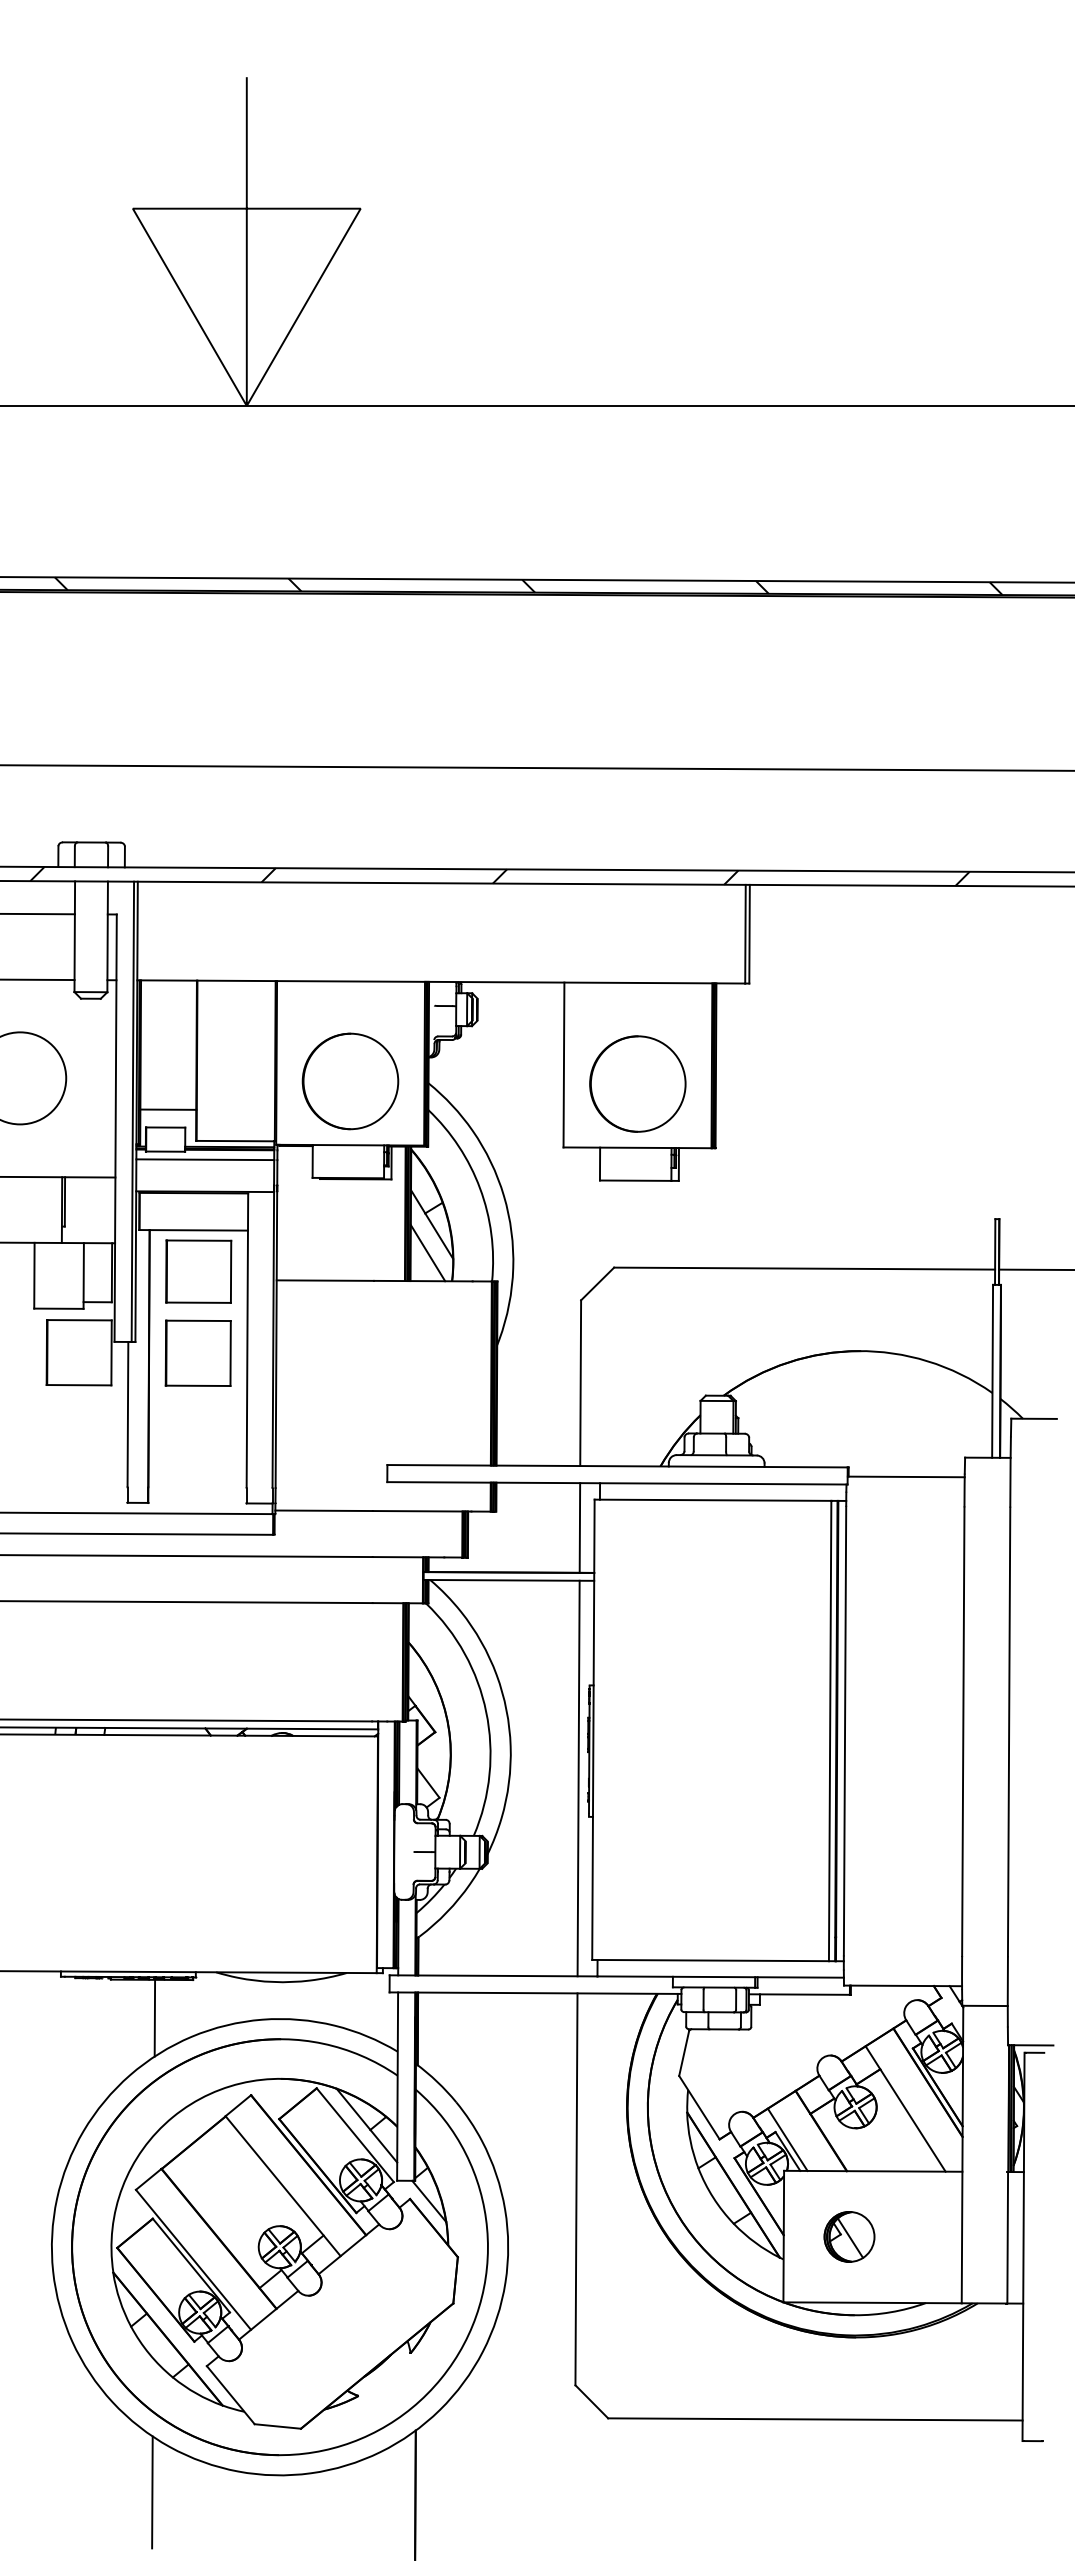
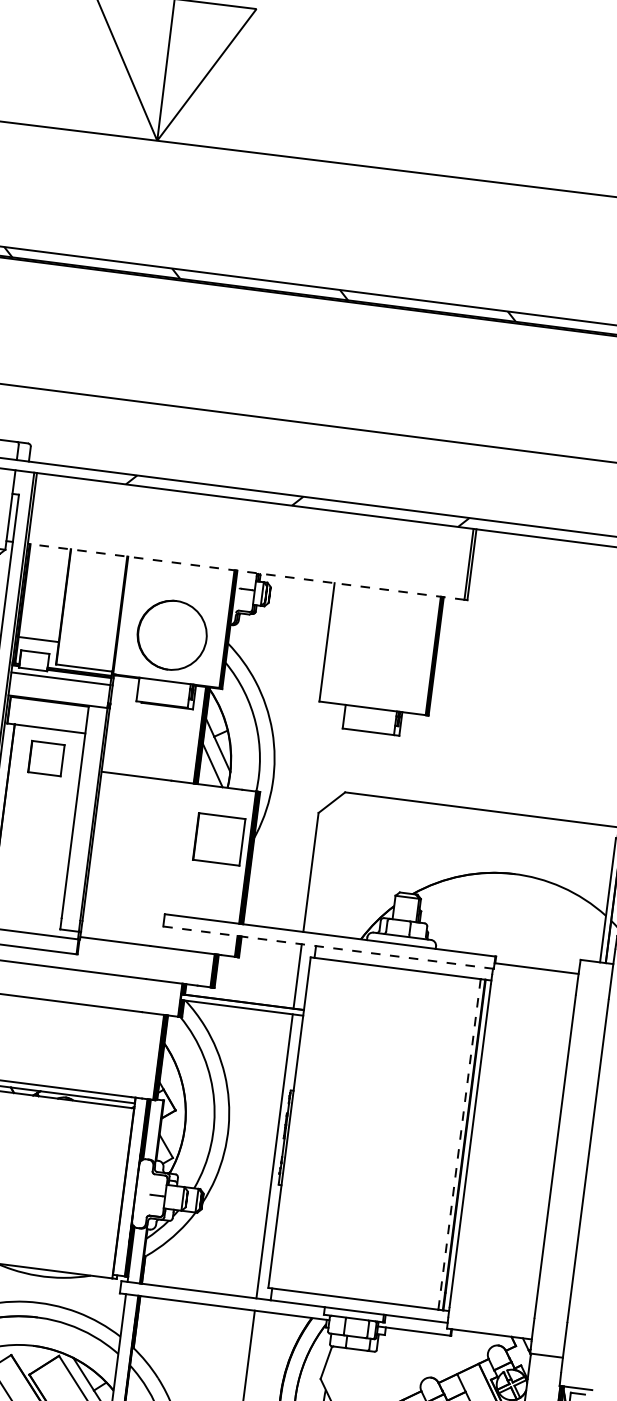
line: (441, 981) -> (246, 571), solid -> dashed
part: (637, 1083) -> (378, 662), removed
part: (198, 1271) -> (46, 758), size x0.7
part: (197, 1352) -> (218, 838), moved
line: (616, 1483) -> (327, 947), solid -> dashed
line: (830, 1731) -> (459, 1144), solid -> dashed

